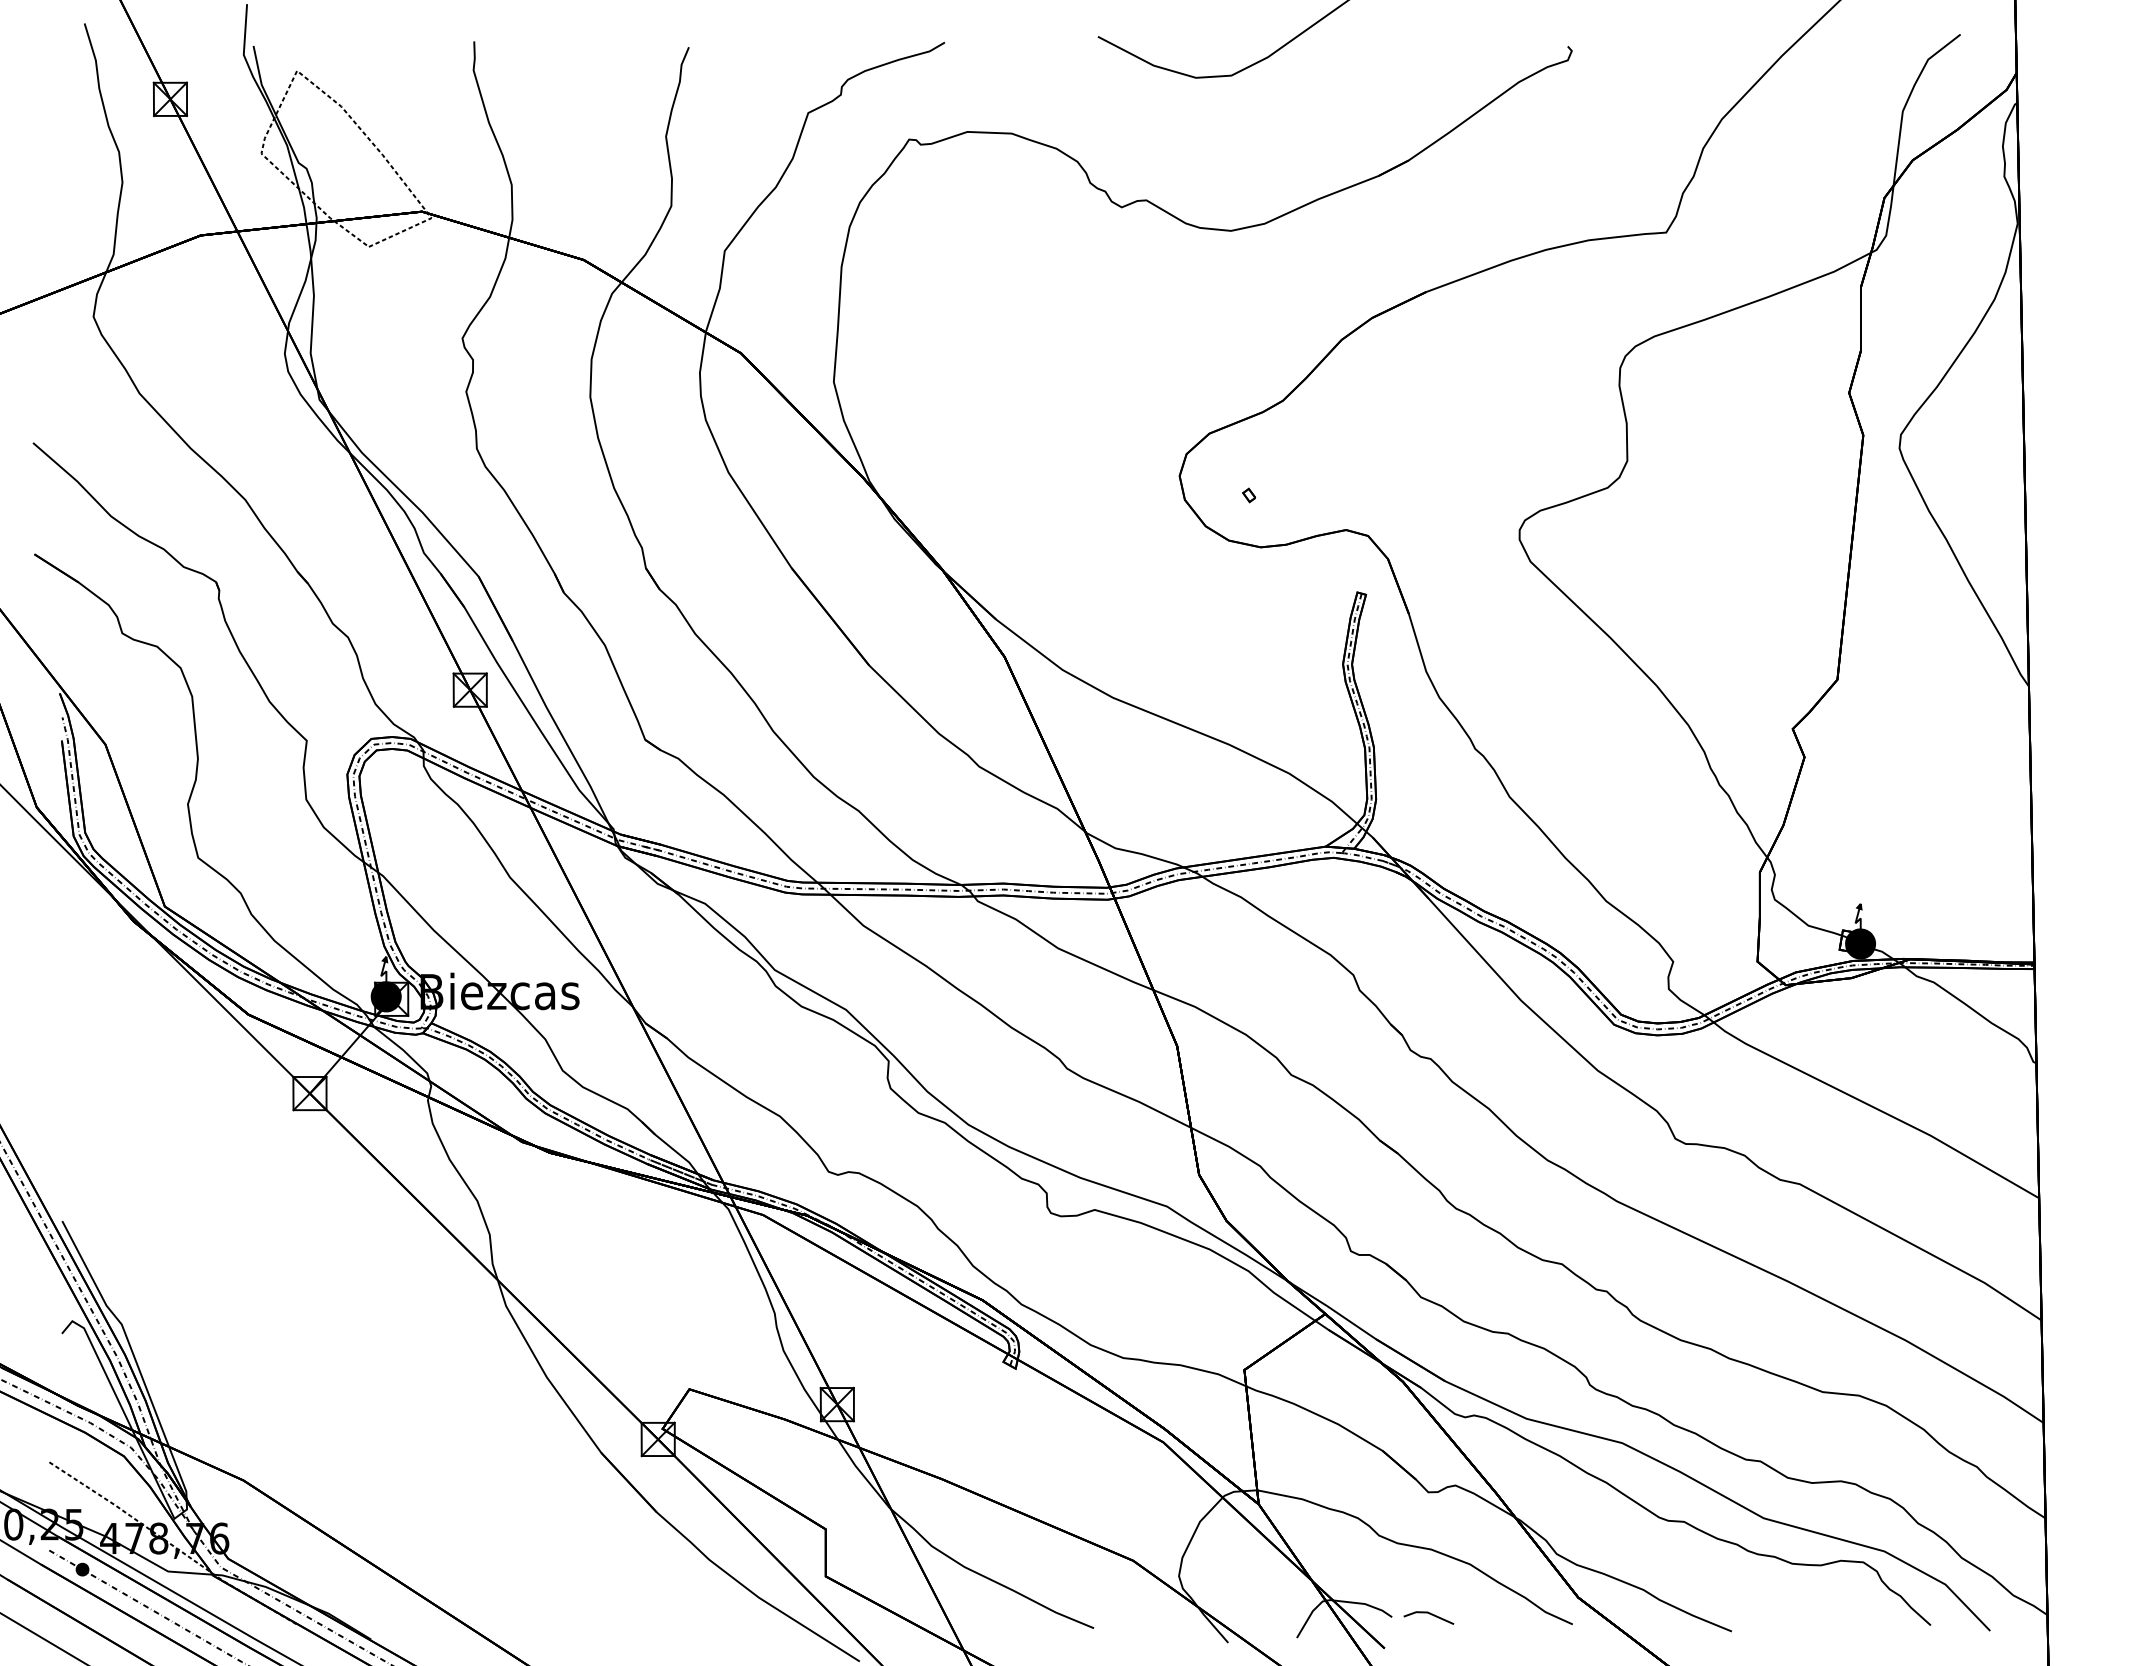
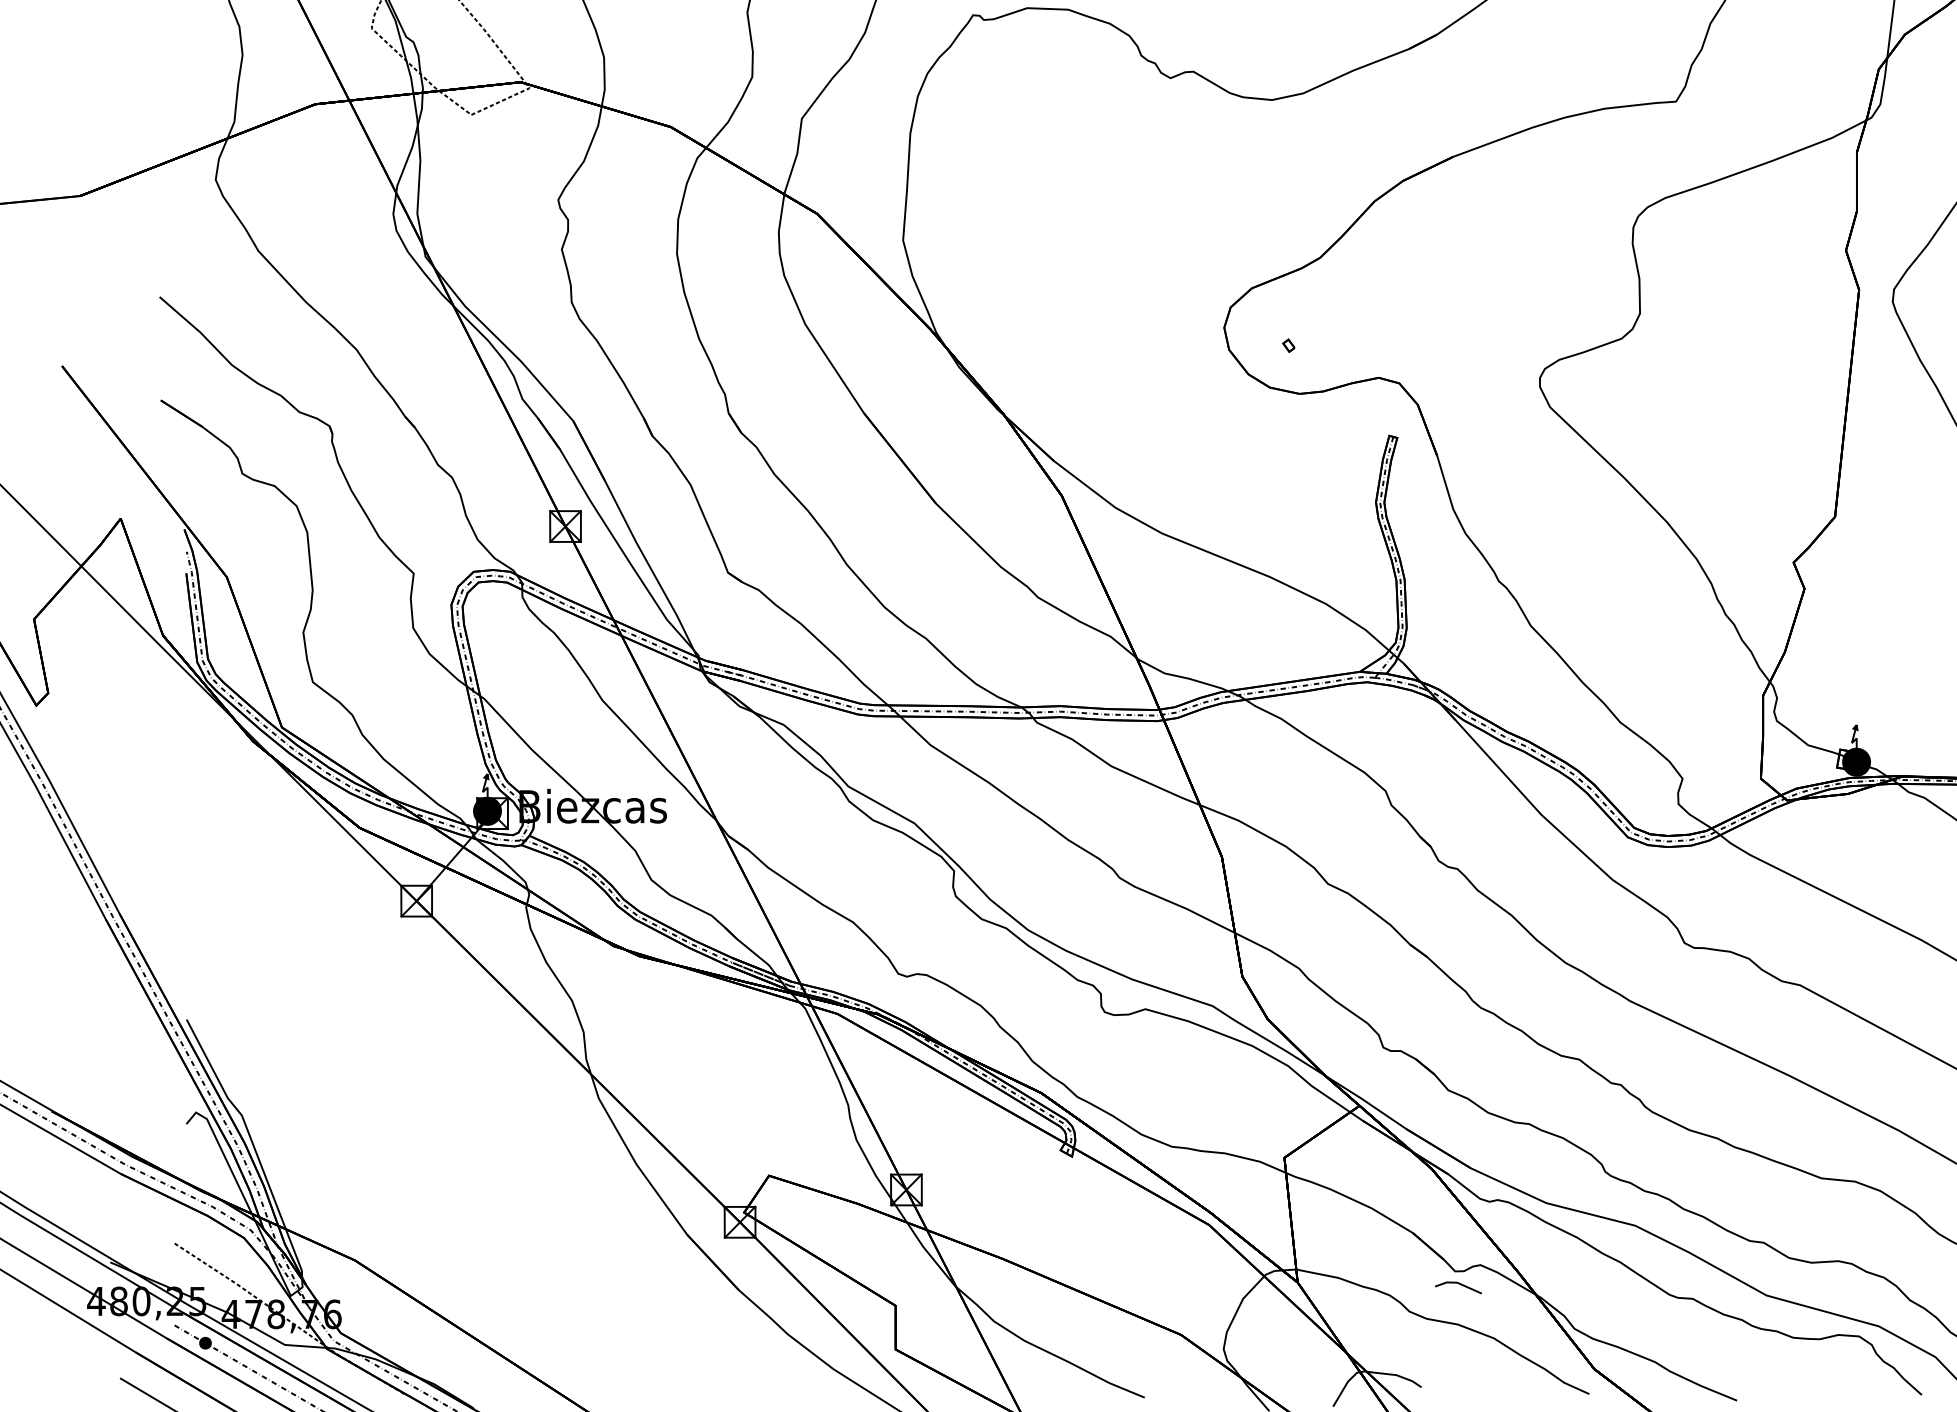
line: (1429, 1614) -> (1459, 1284), moved

